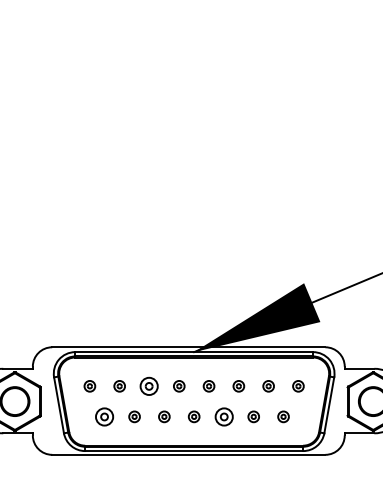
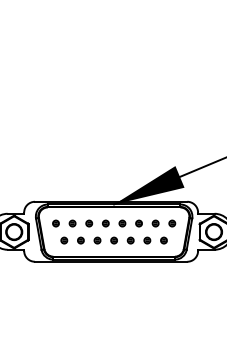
part: (149, 386) -> (89, 223), size x0.62
part: (105, 416) -> (64, 240), size x0.62
part: (223, 416) -> (130, 240), size x0.62

